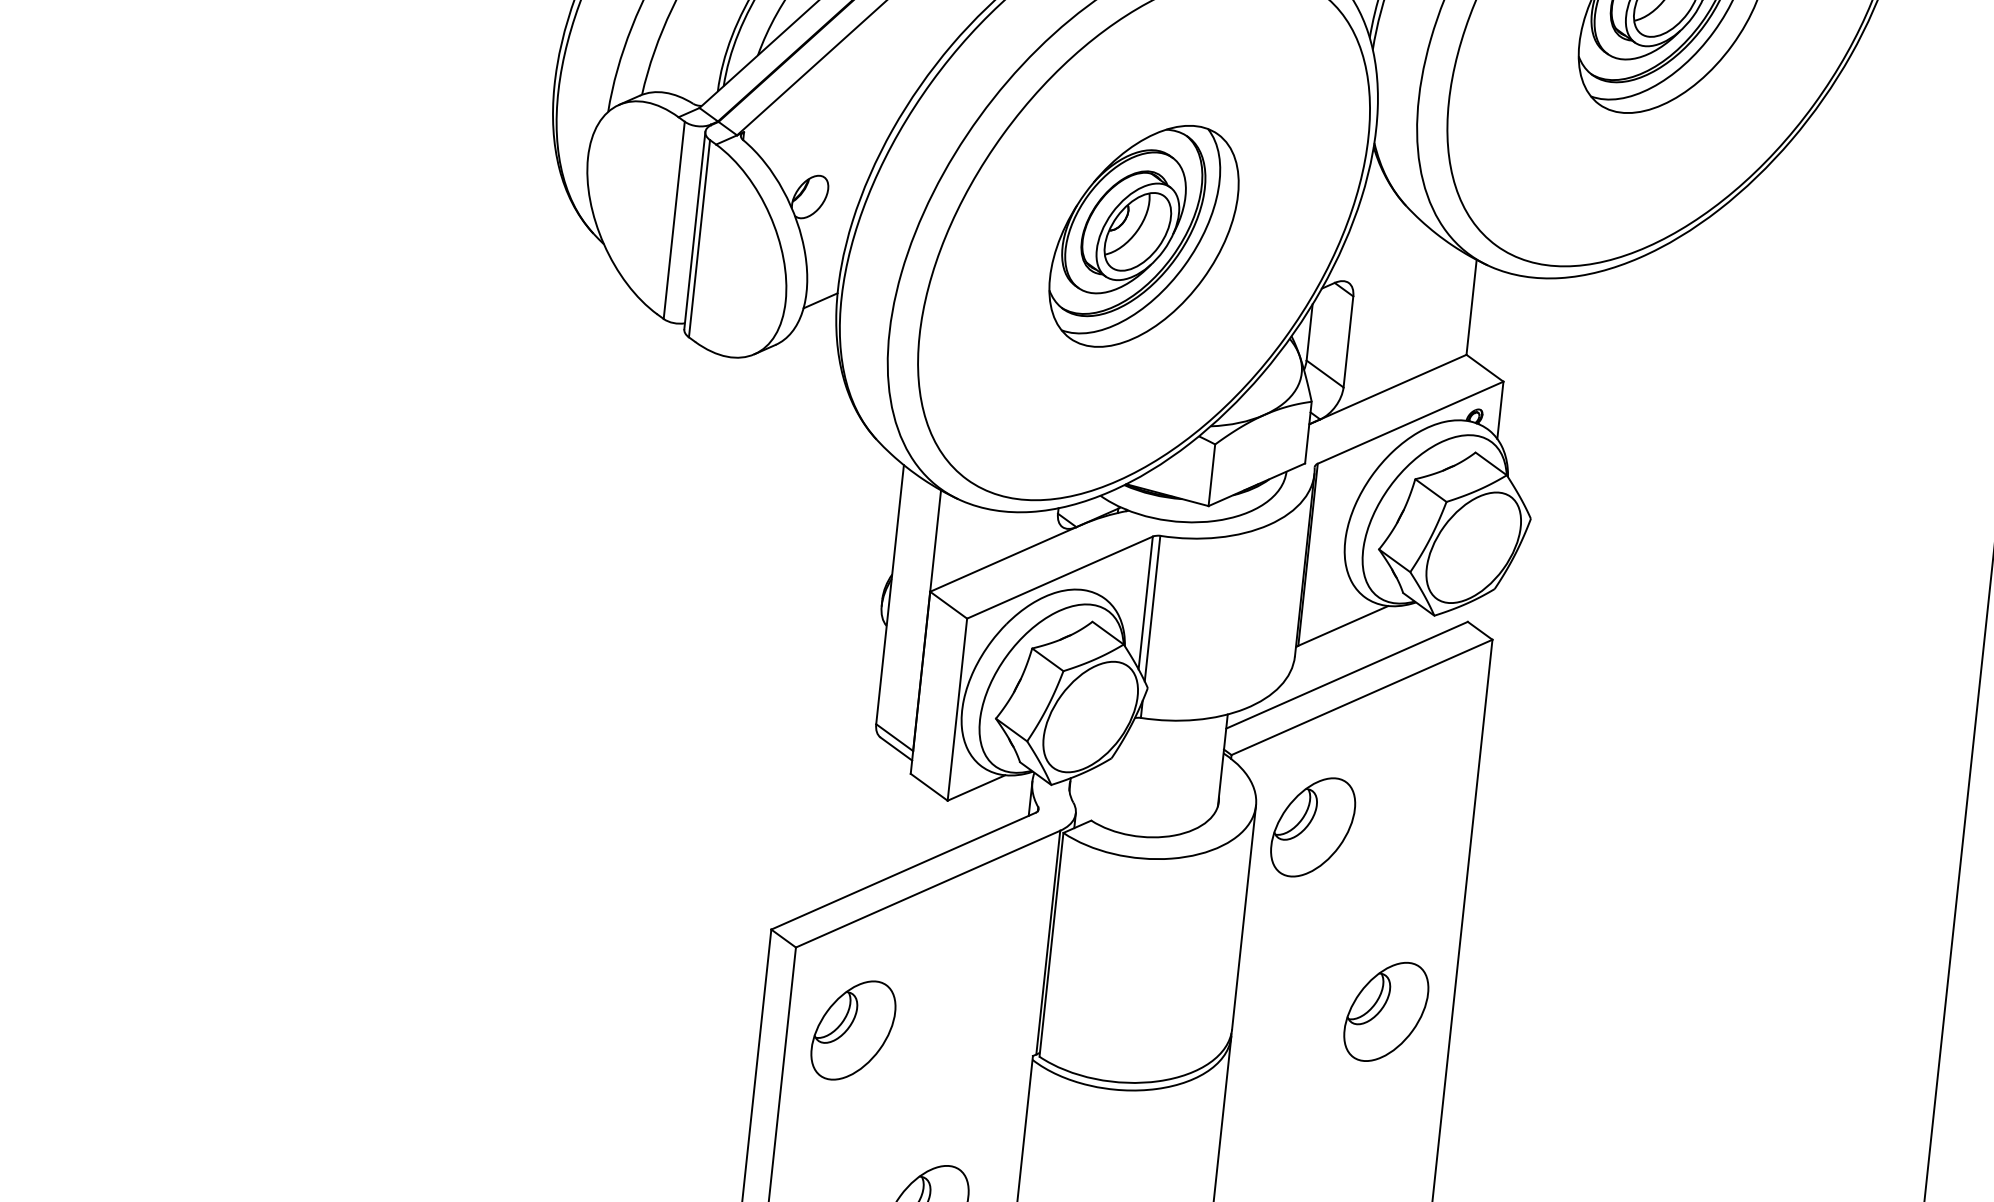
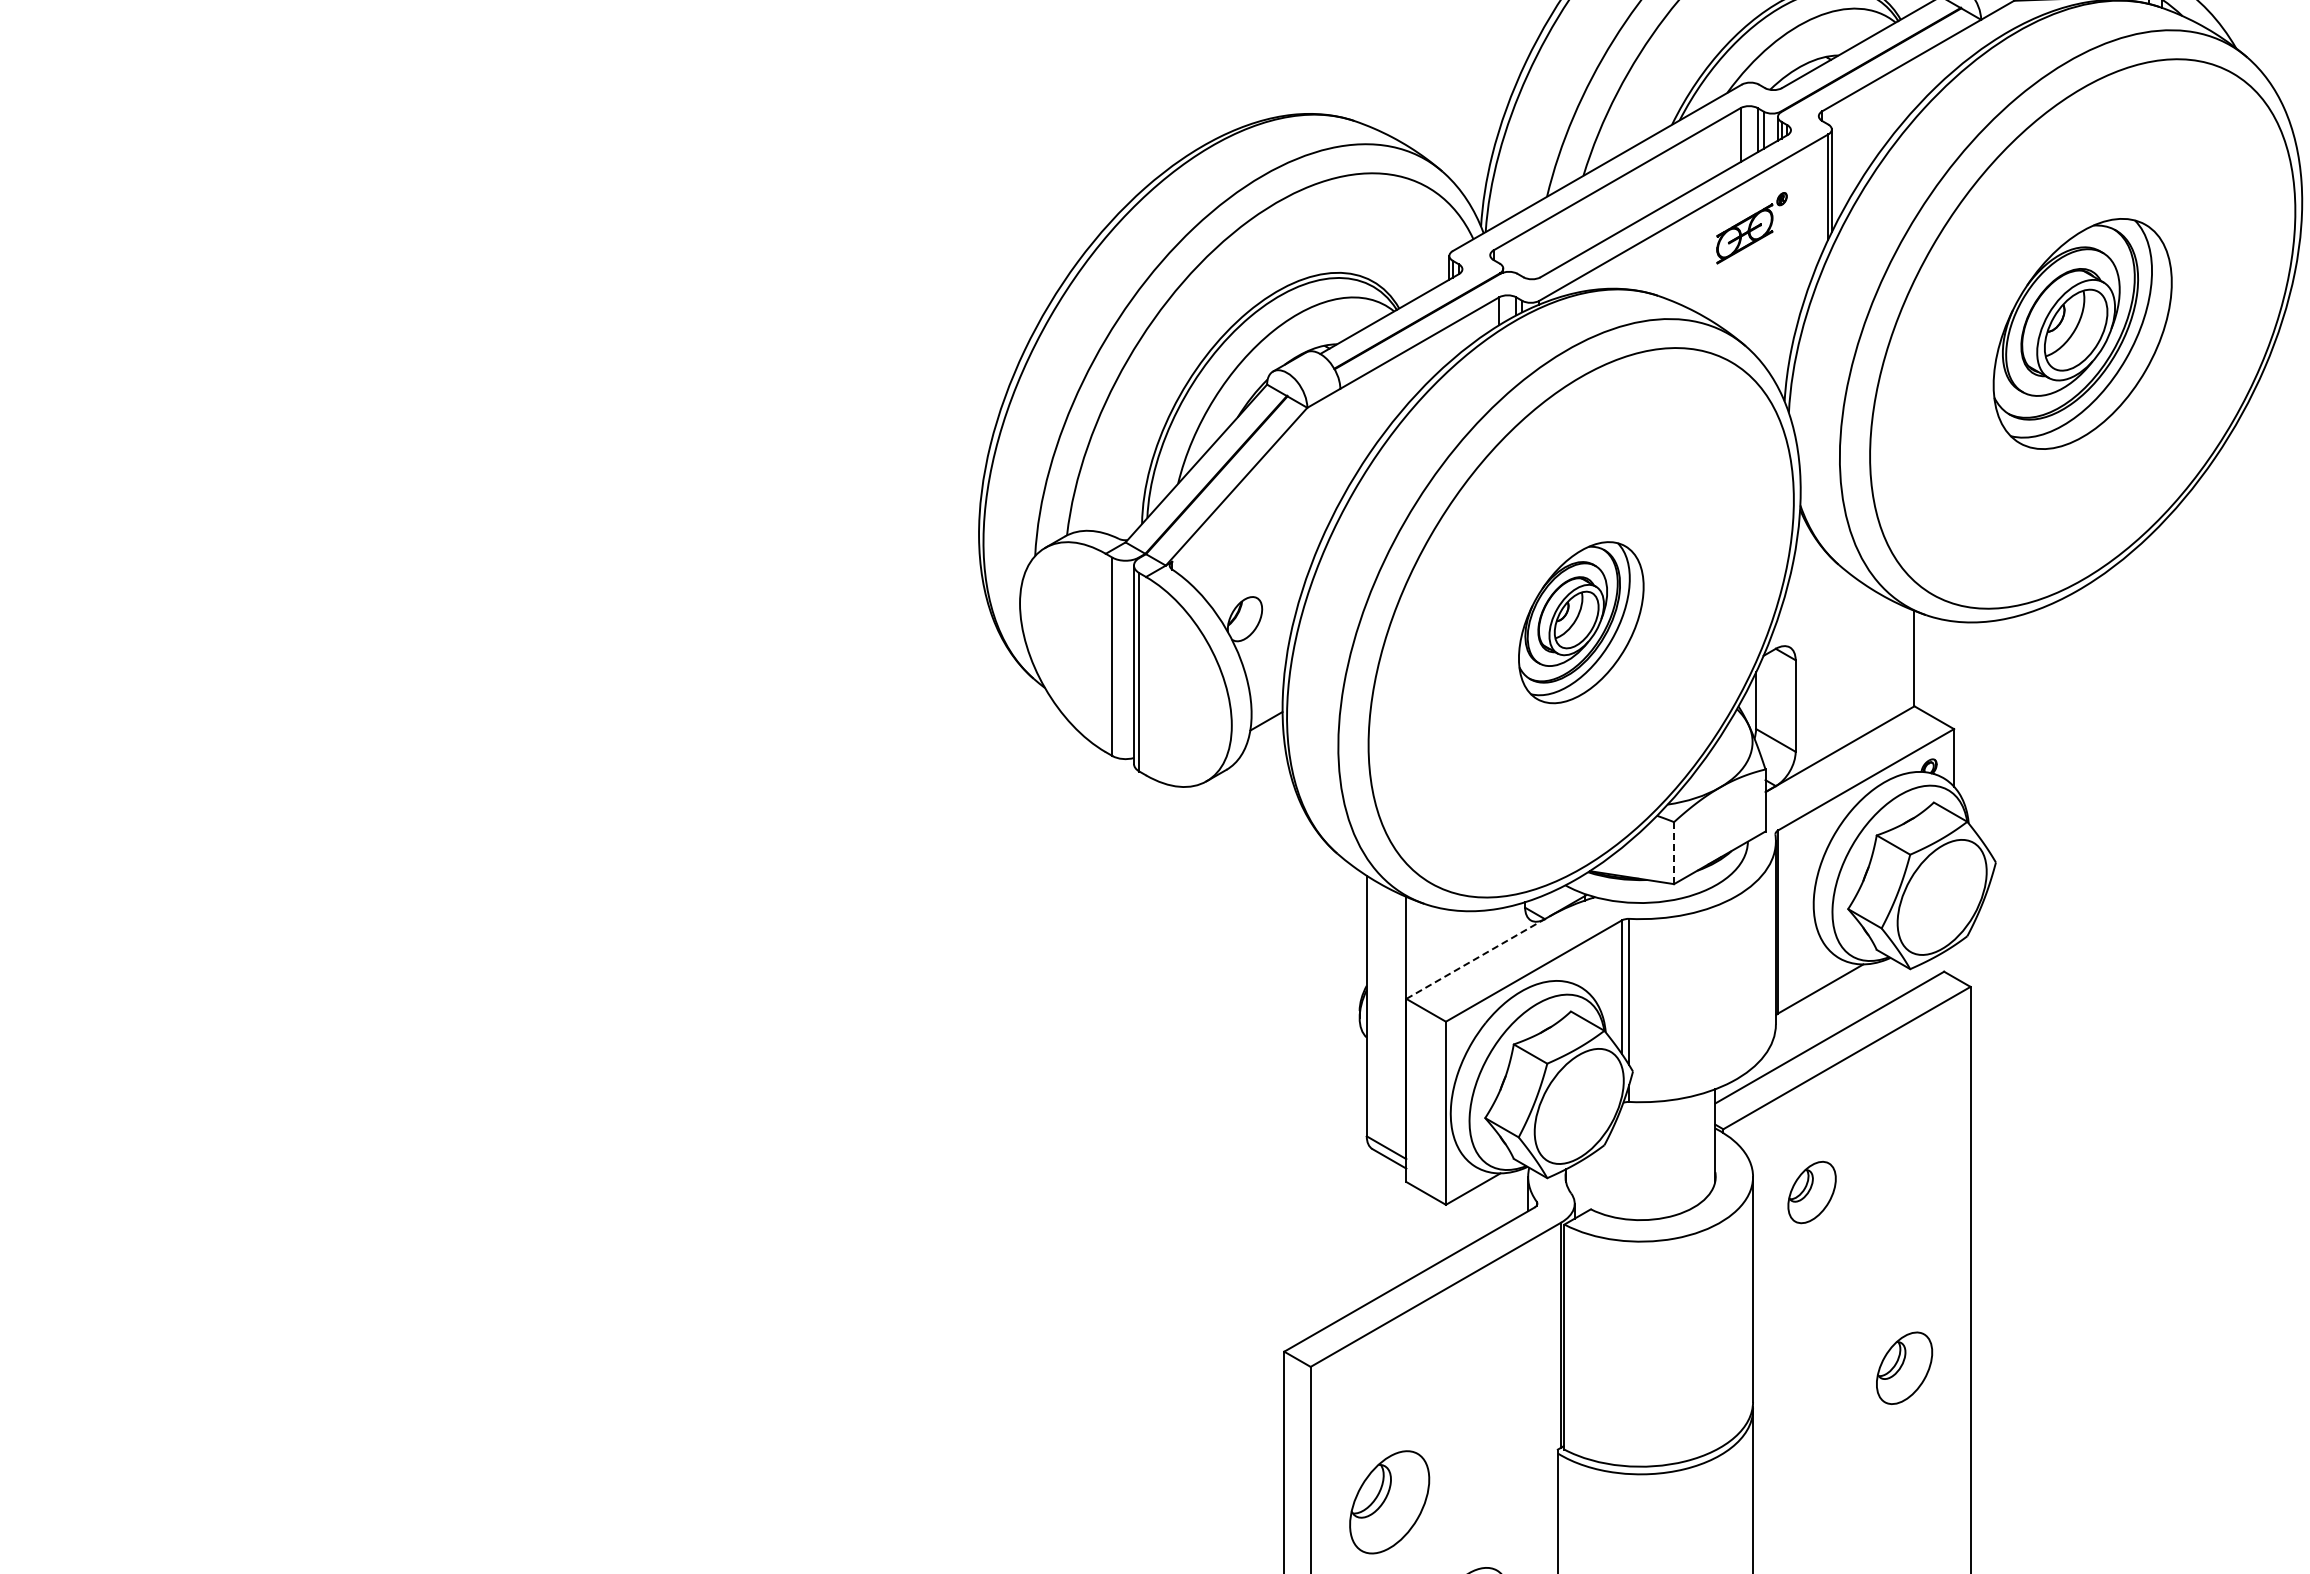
part: (1144, 236) -> (1581, 622), size x0.7
line: (1212, 474) -> (1674, 852), solid -> dashed
line: (1005, 558) -> (1477, 957), solid -> dashed
part: (1312, 827) -> (1811, 1192), size x0.6
part: (1386, 1012) -> (1904, 1368), size x0.7
part: (853, 1030) -> (1389, 1502), moved

